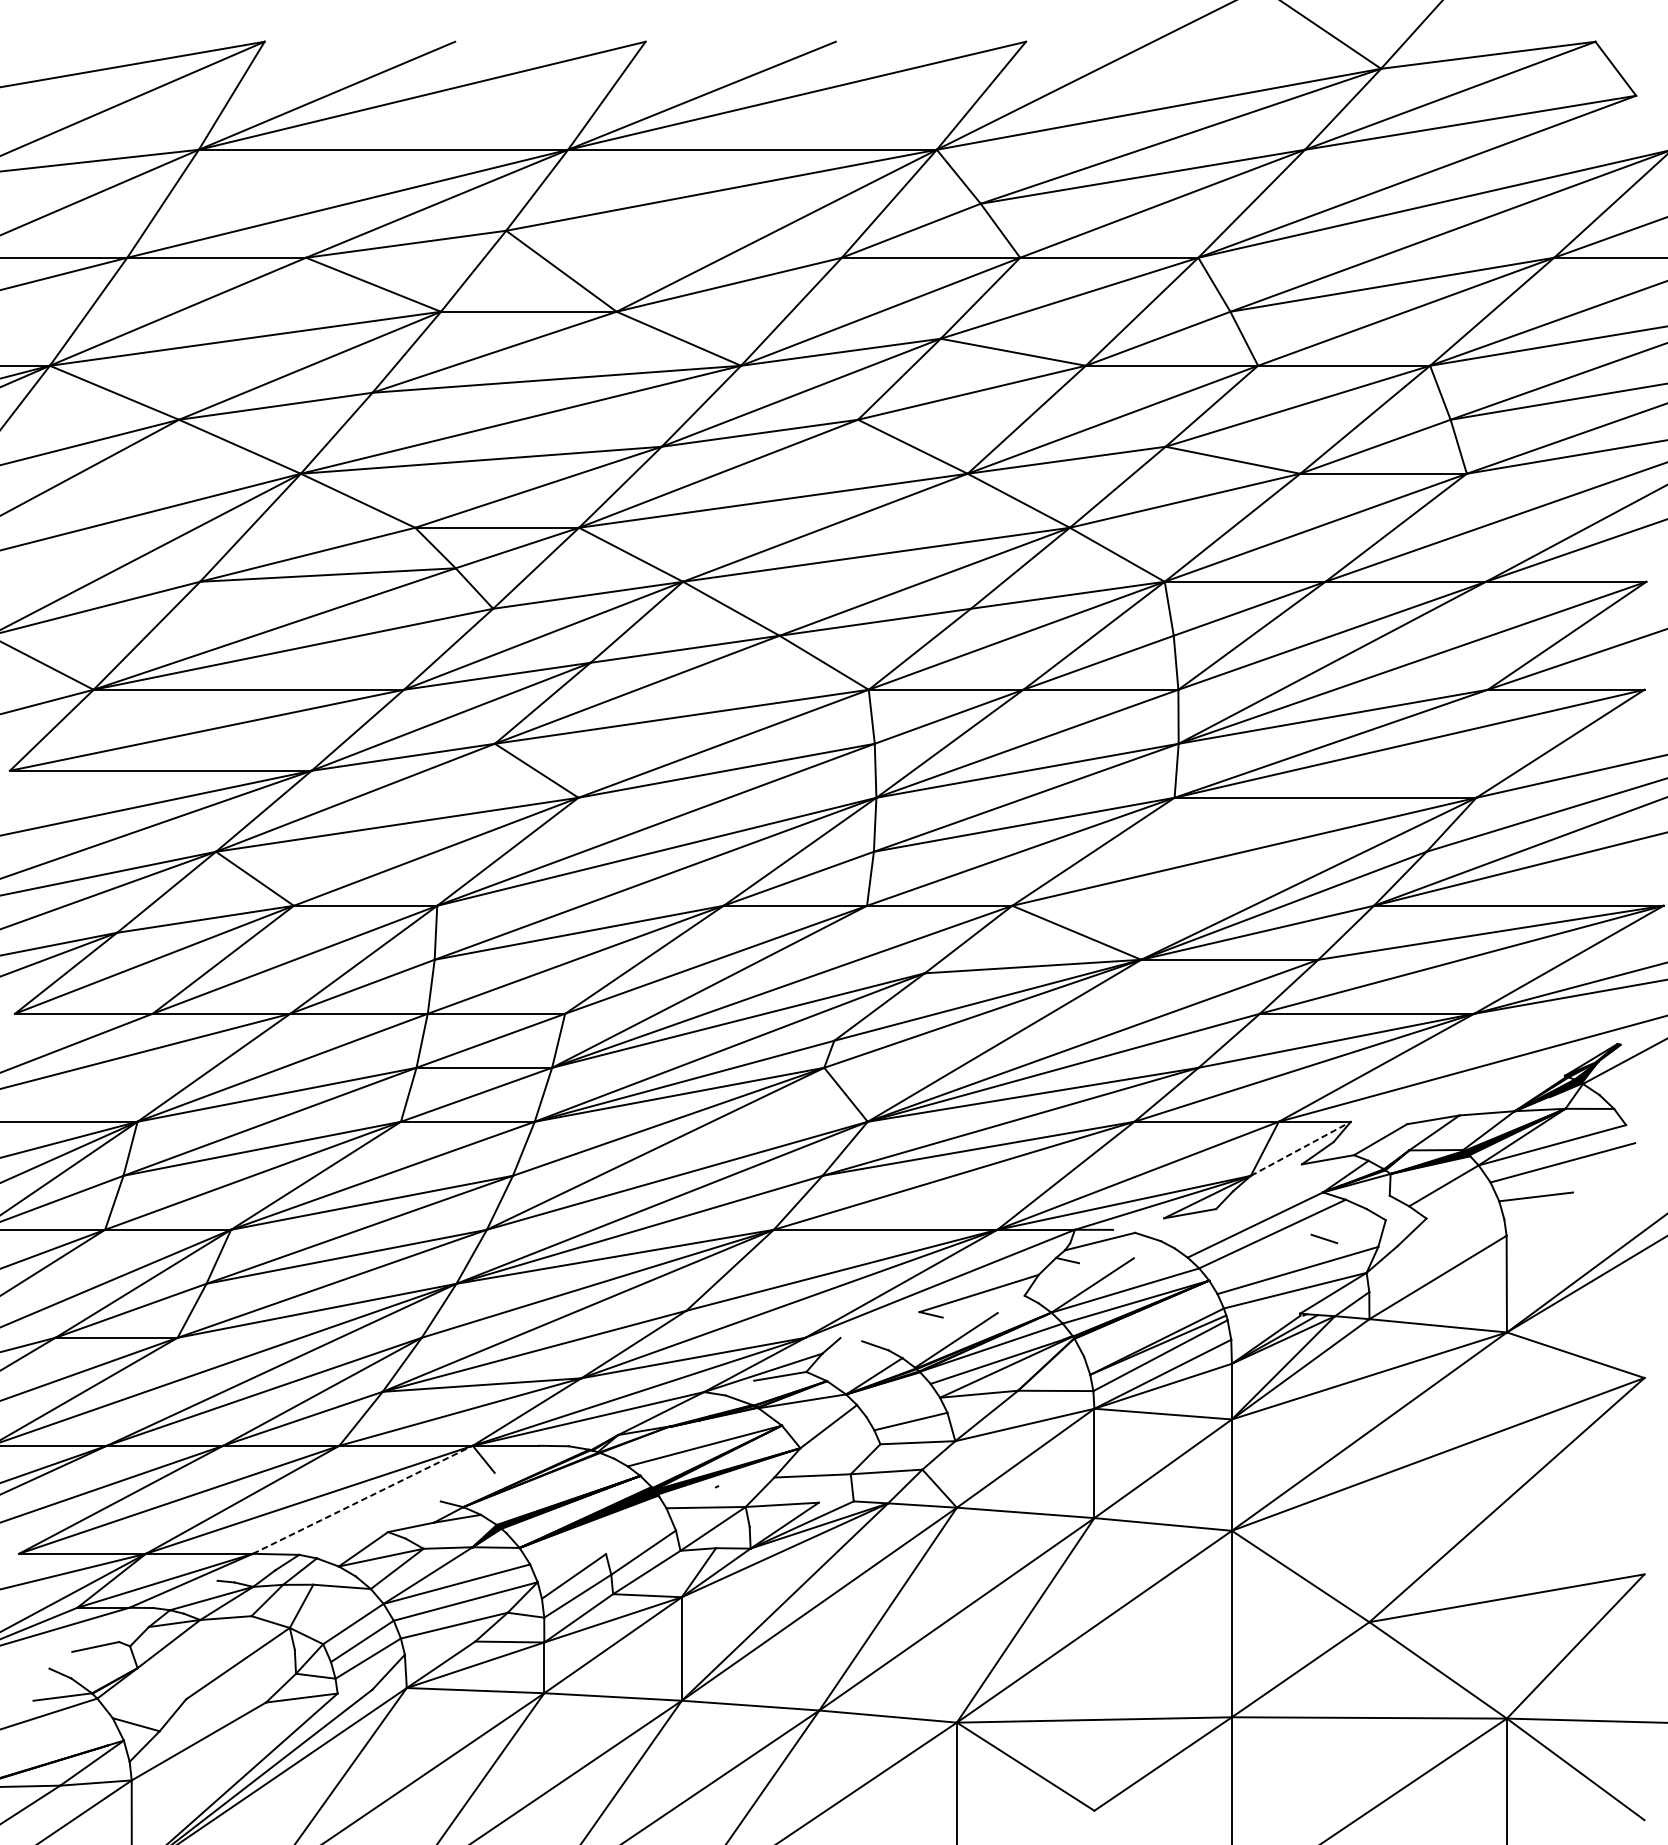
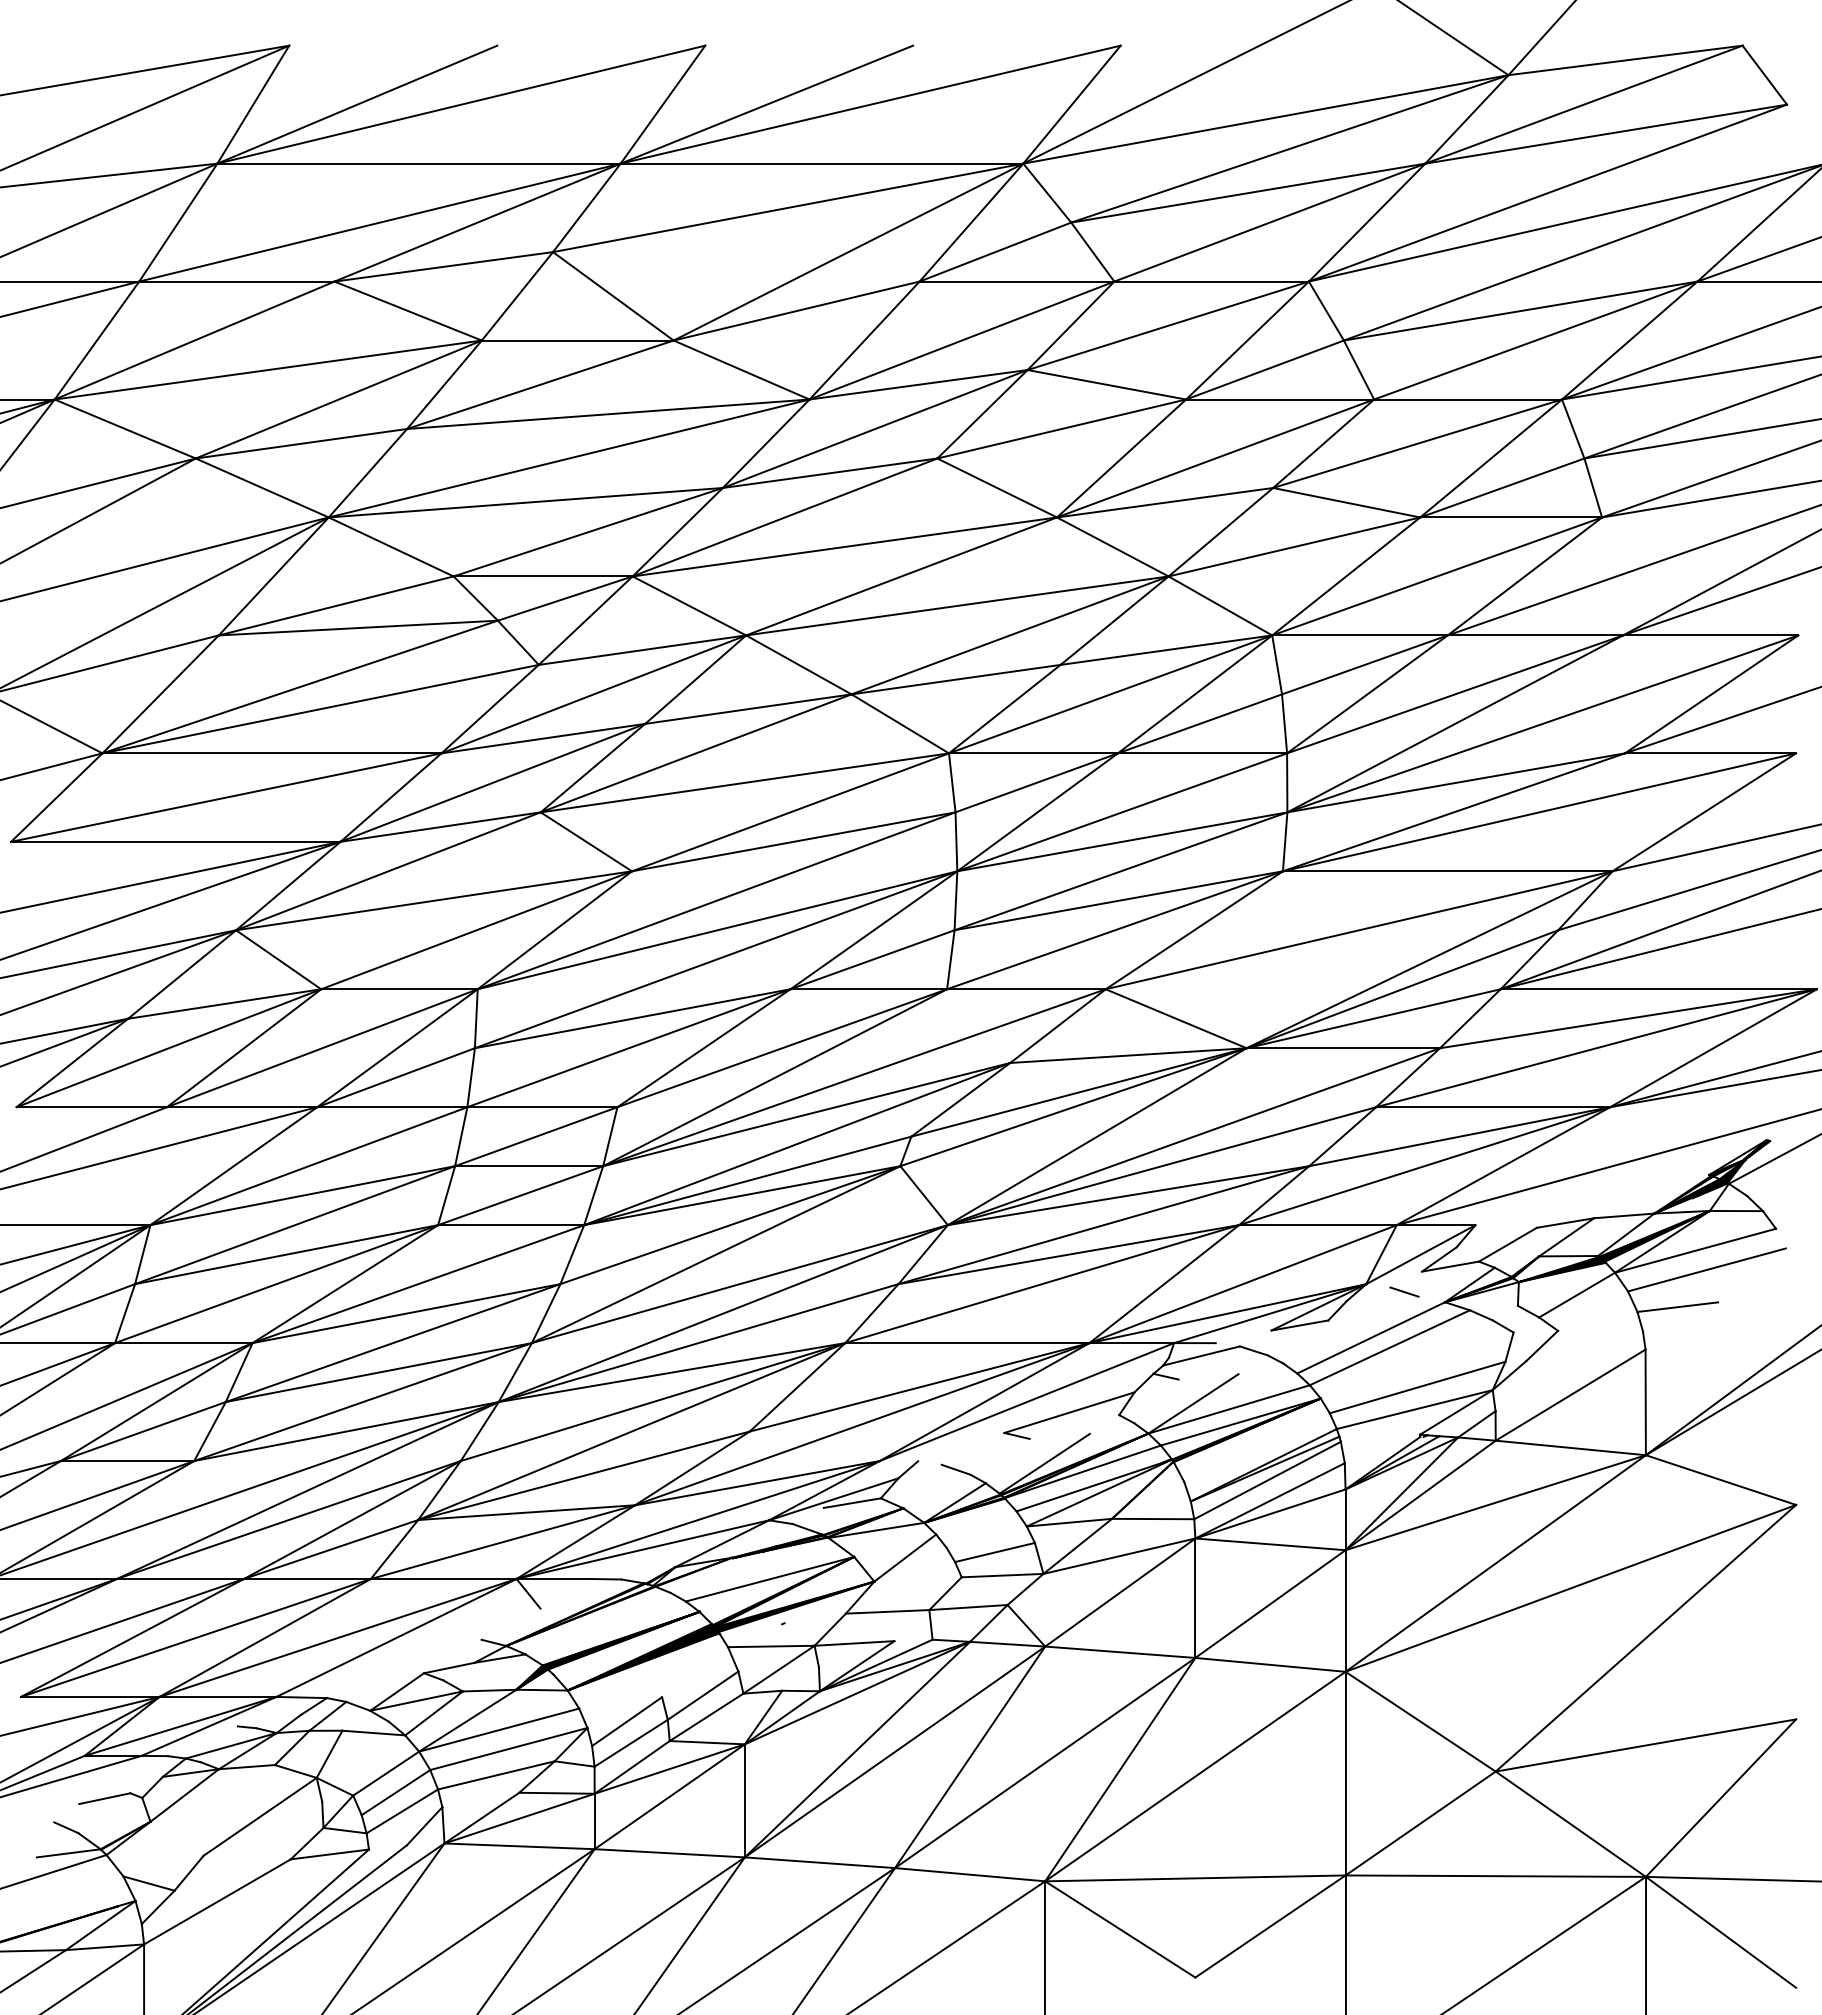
line: (1301, 1148) -> (1421, 1254), dashed -> solid
line: (1324, 1238) -> (1404, 1291), moved
line: (362, 1499) -> (396, 1637), dashed -> solid

